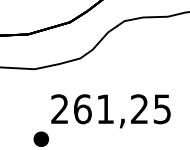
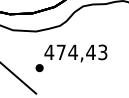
text: (109, 109) -> (75, 52), 261,25 -> 474,43

